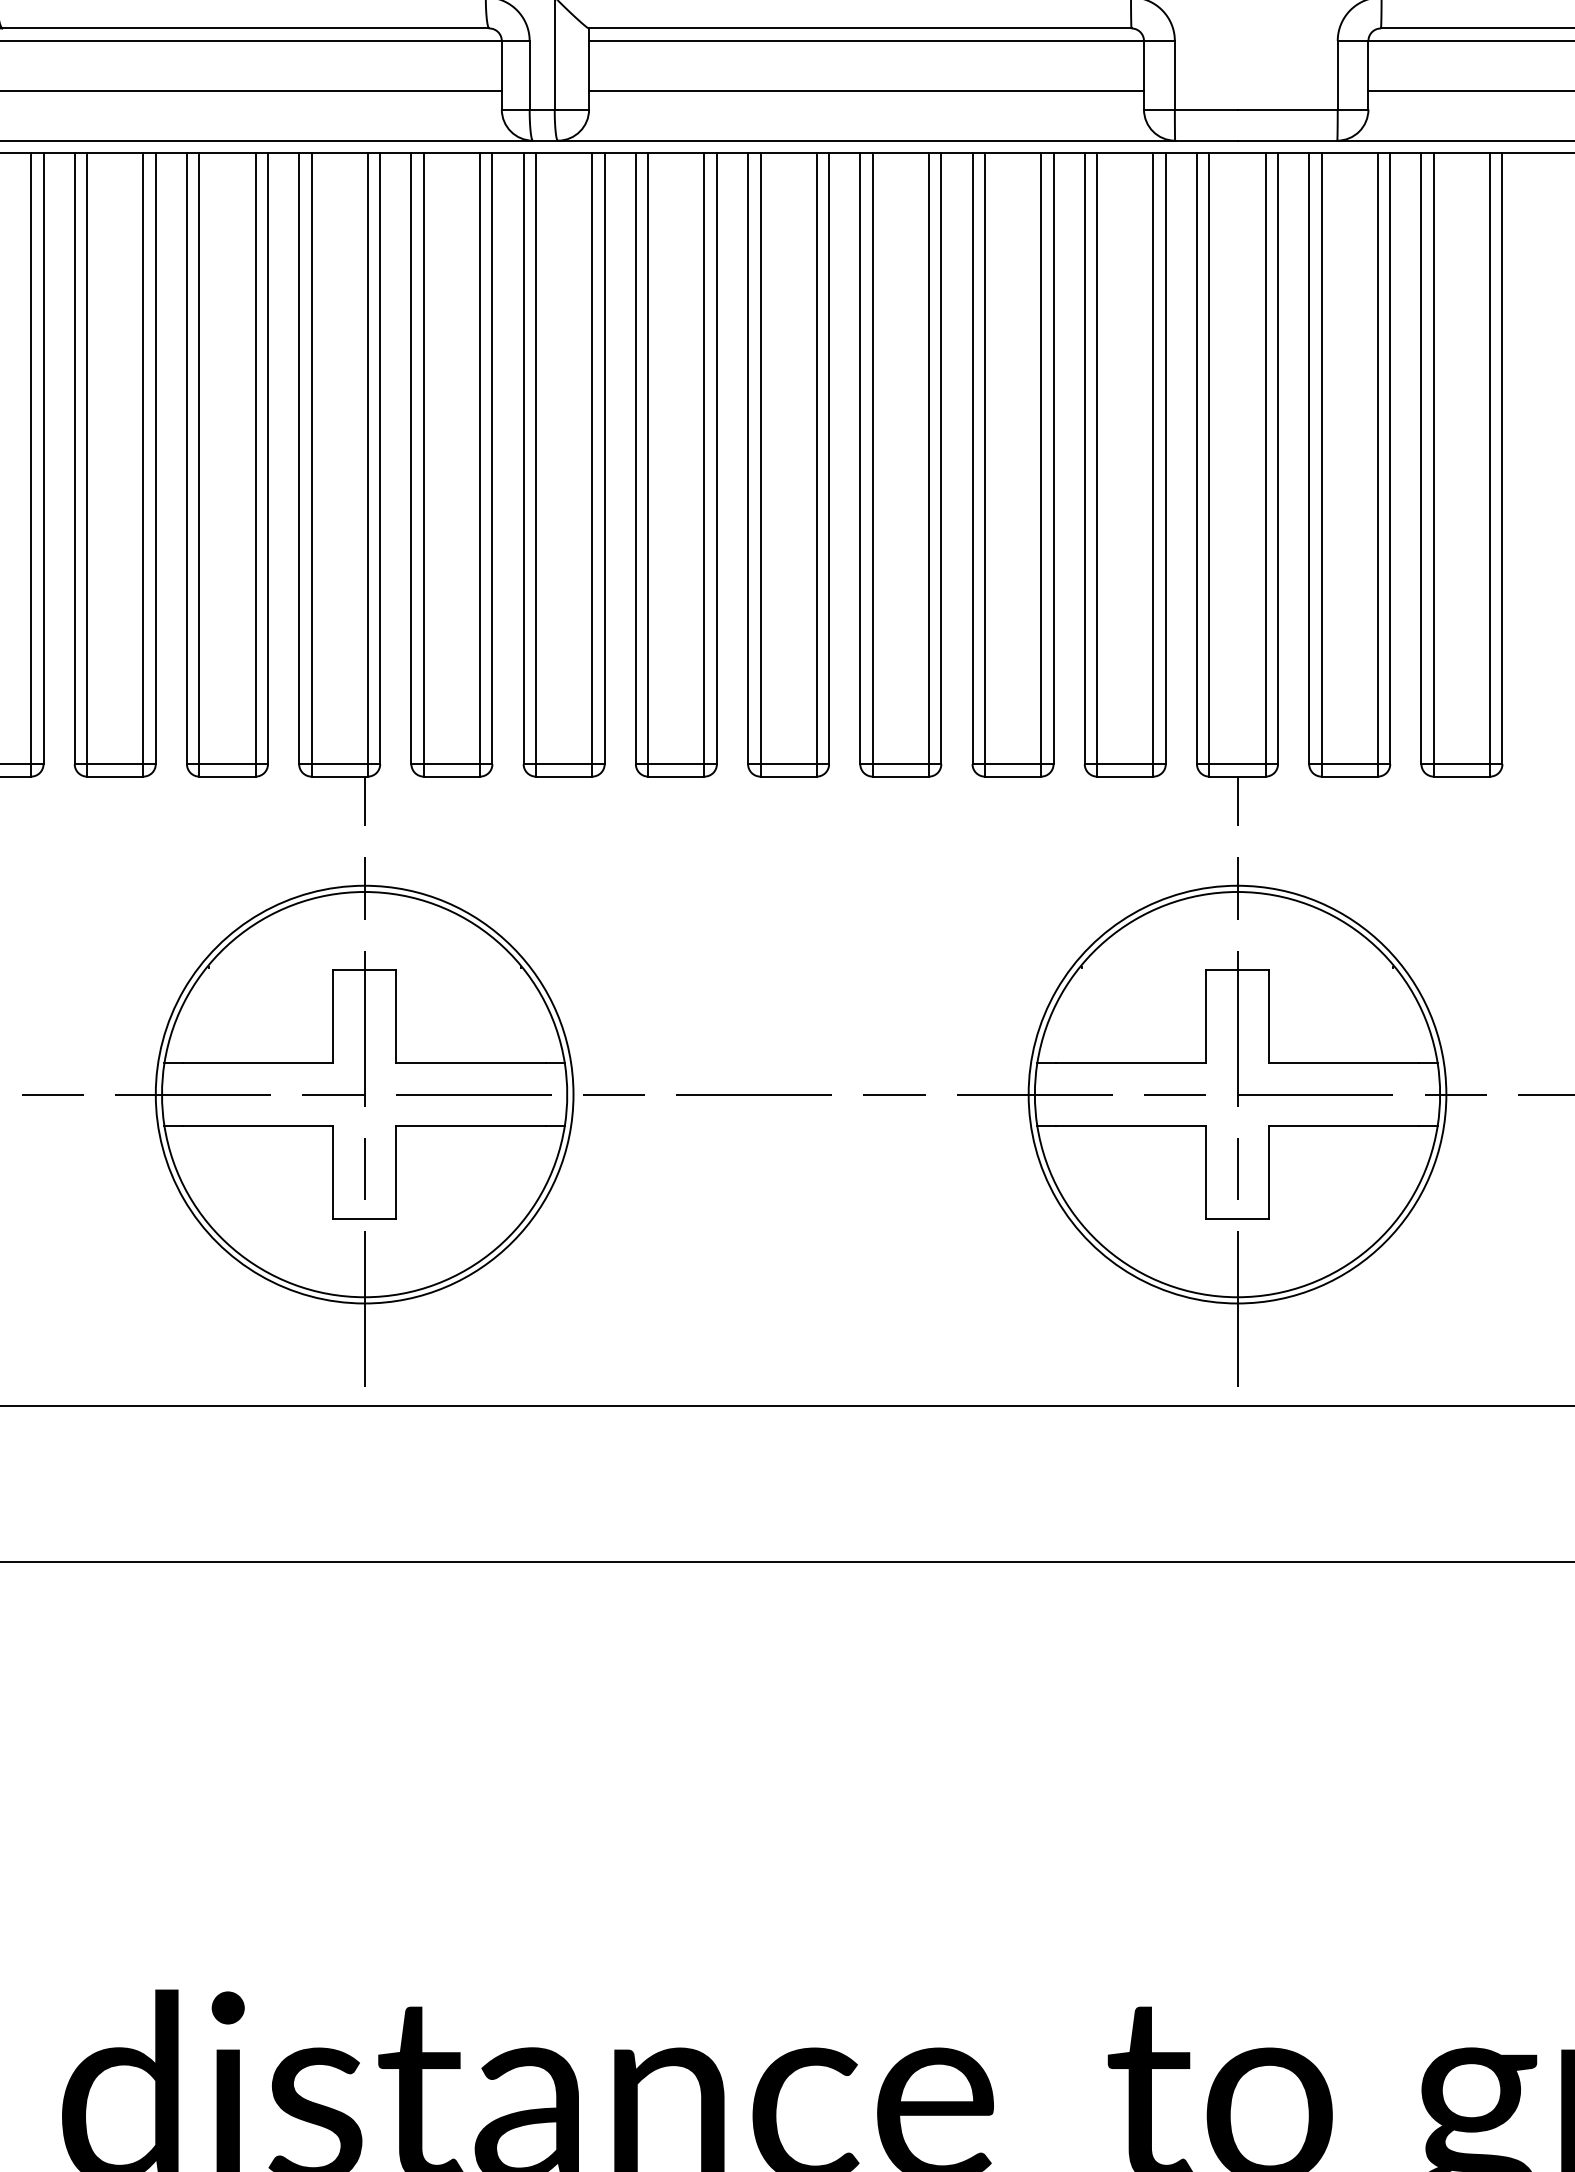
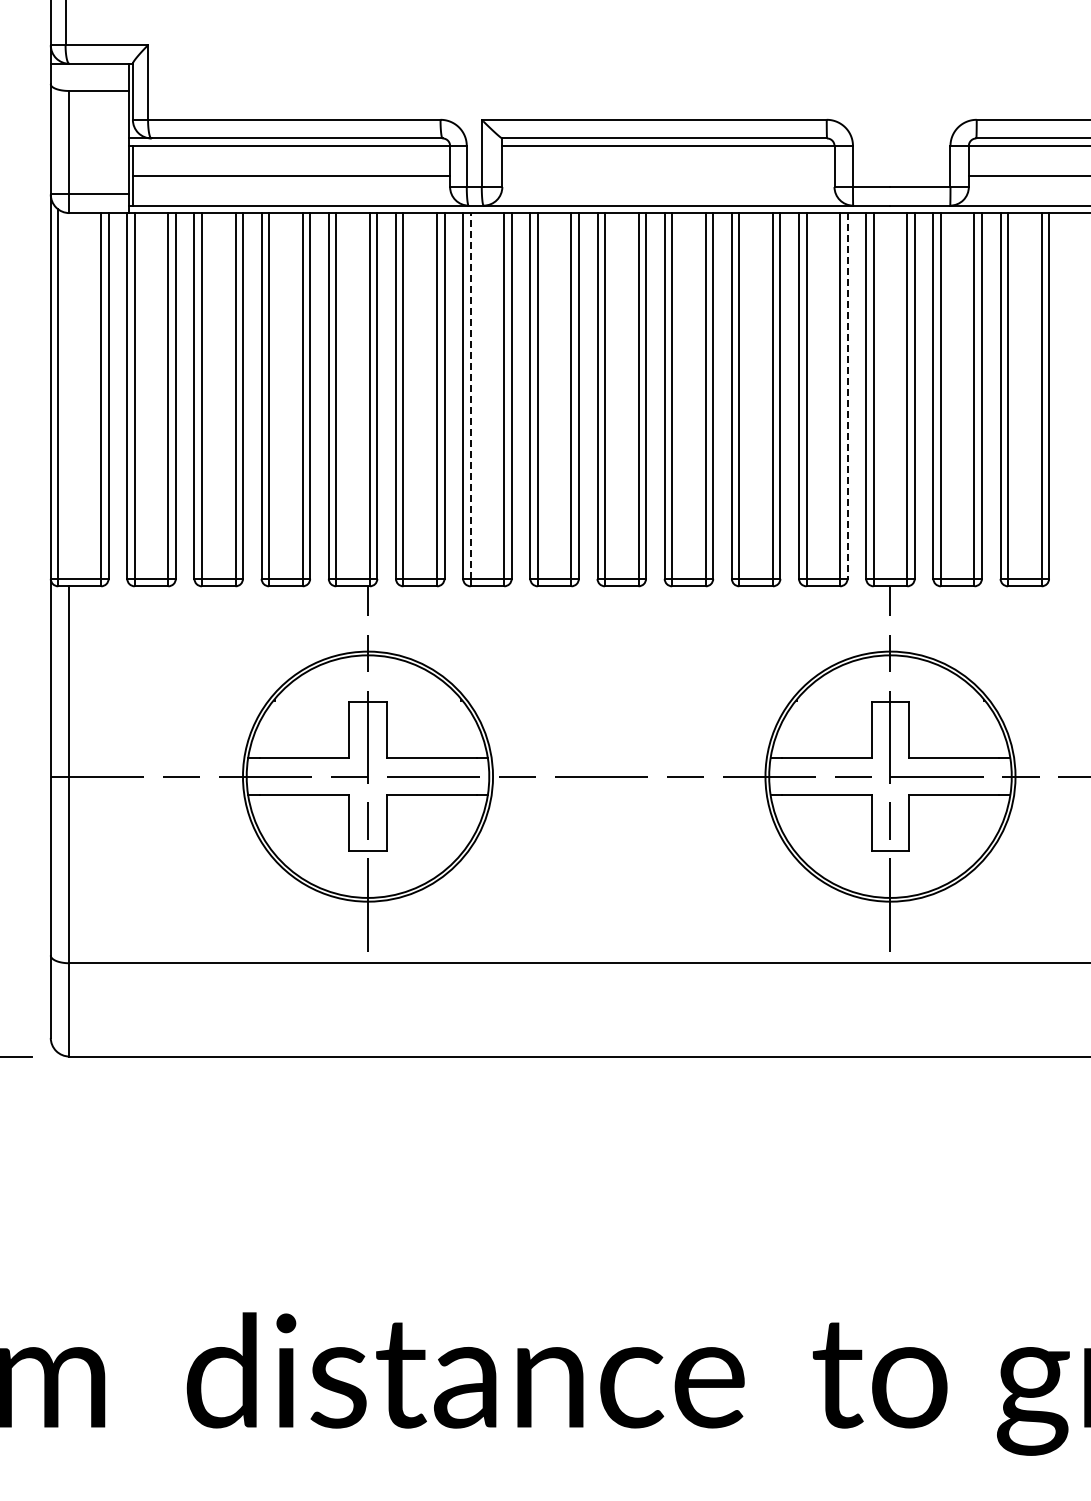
line: (866, 90) -> (668, 175), removed
line: (535, 457) -> (470, 395), solid -> dashed
line: (1165, 457) -> (847, 395), solid -> dashed

